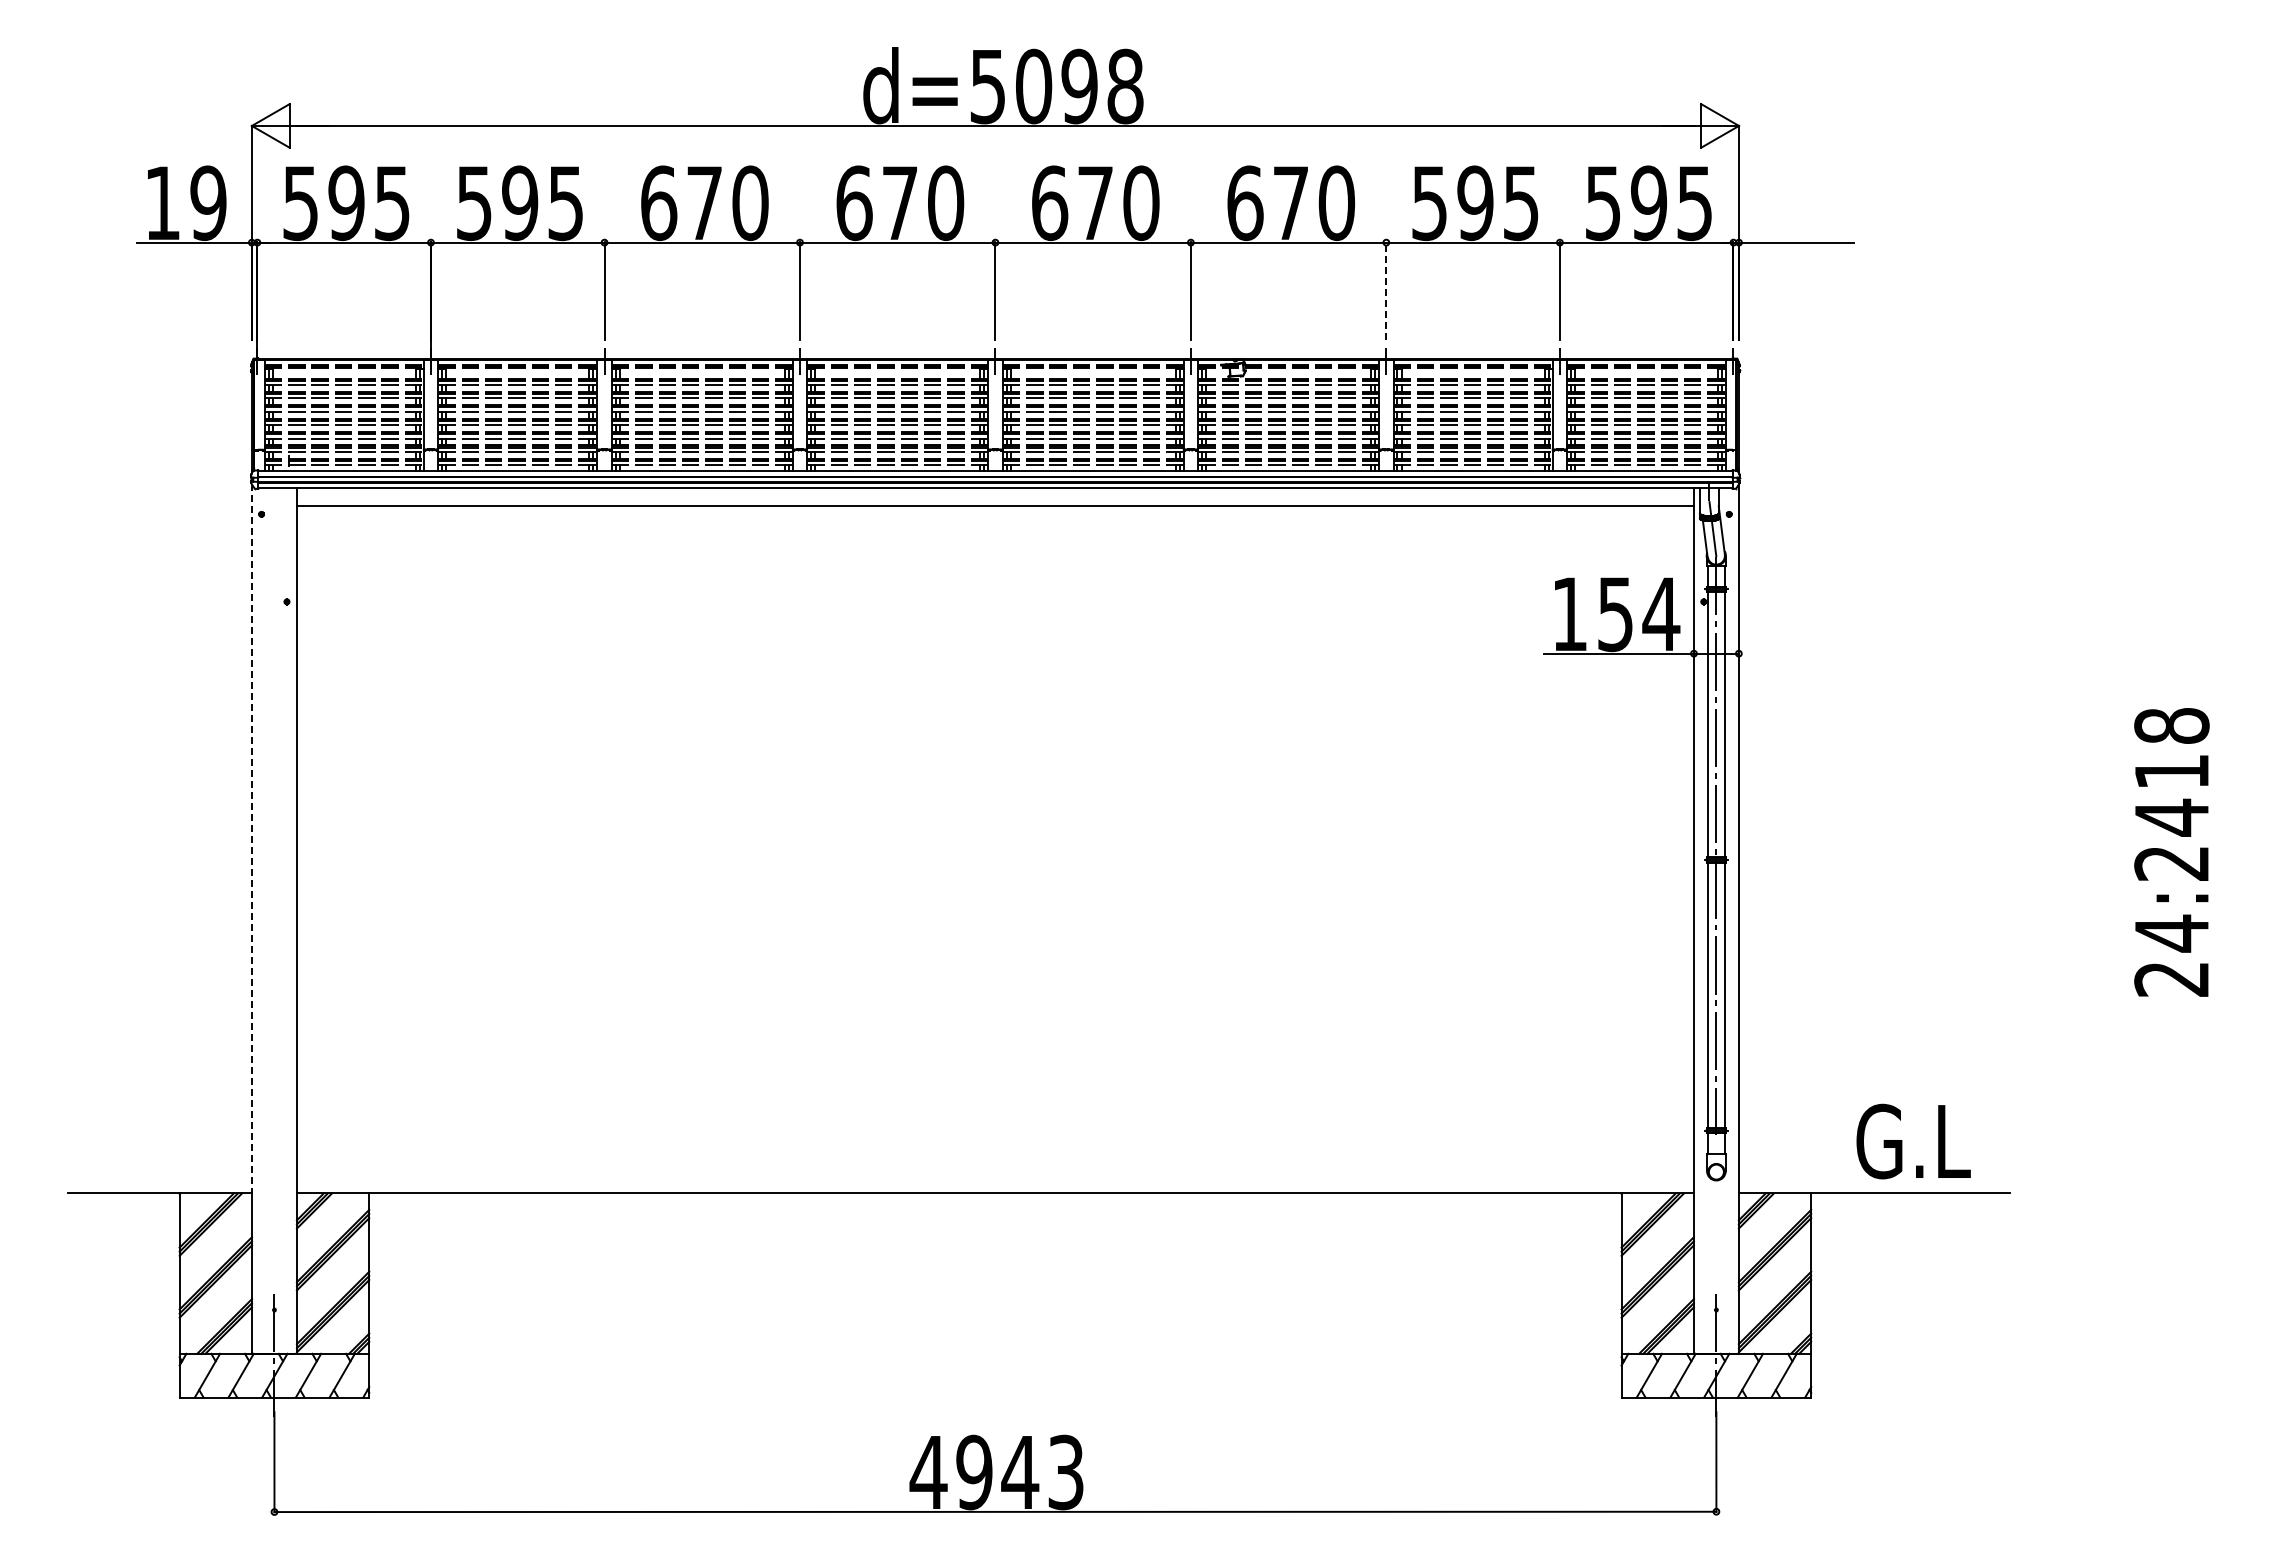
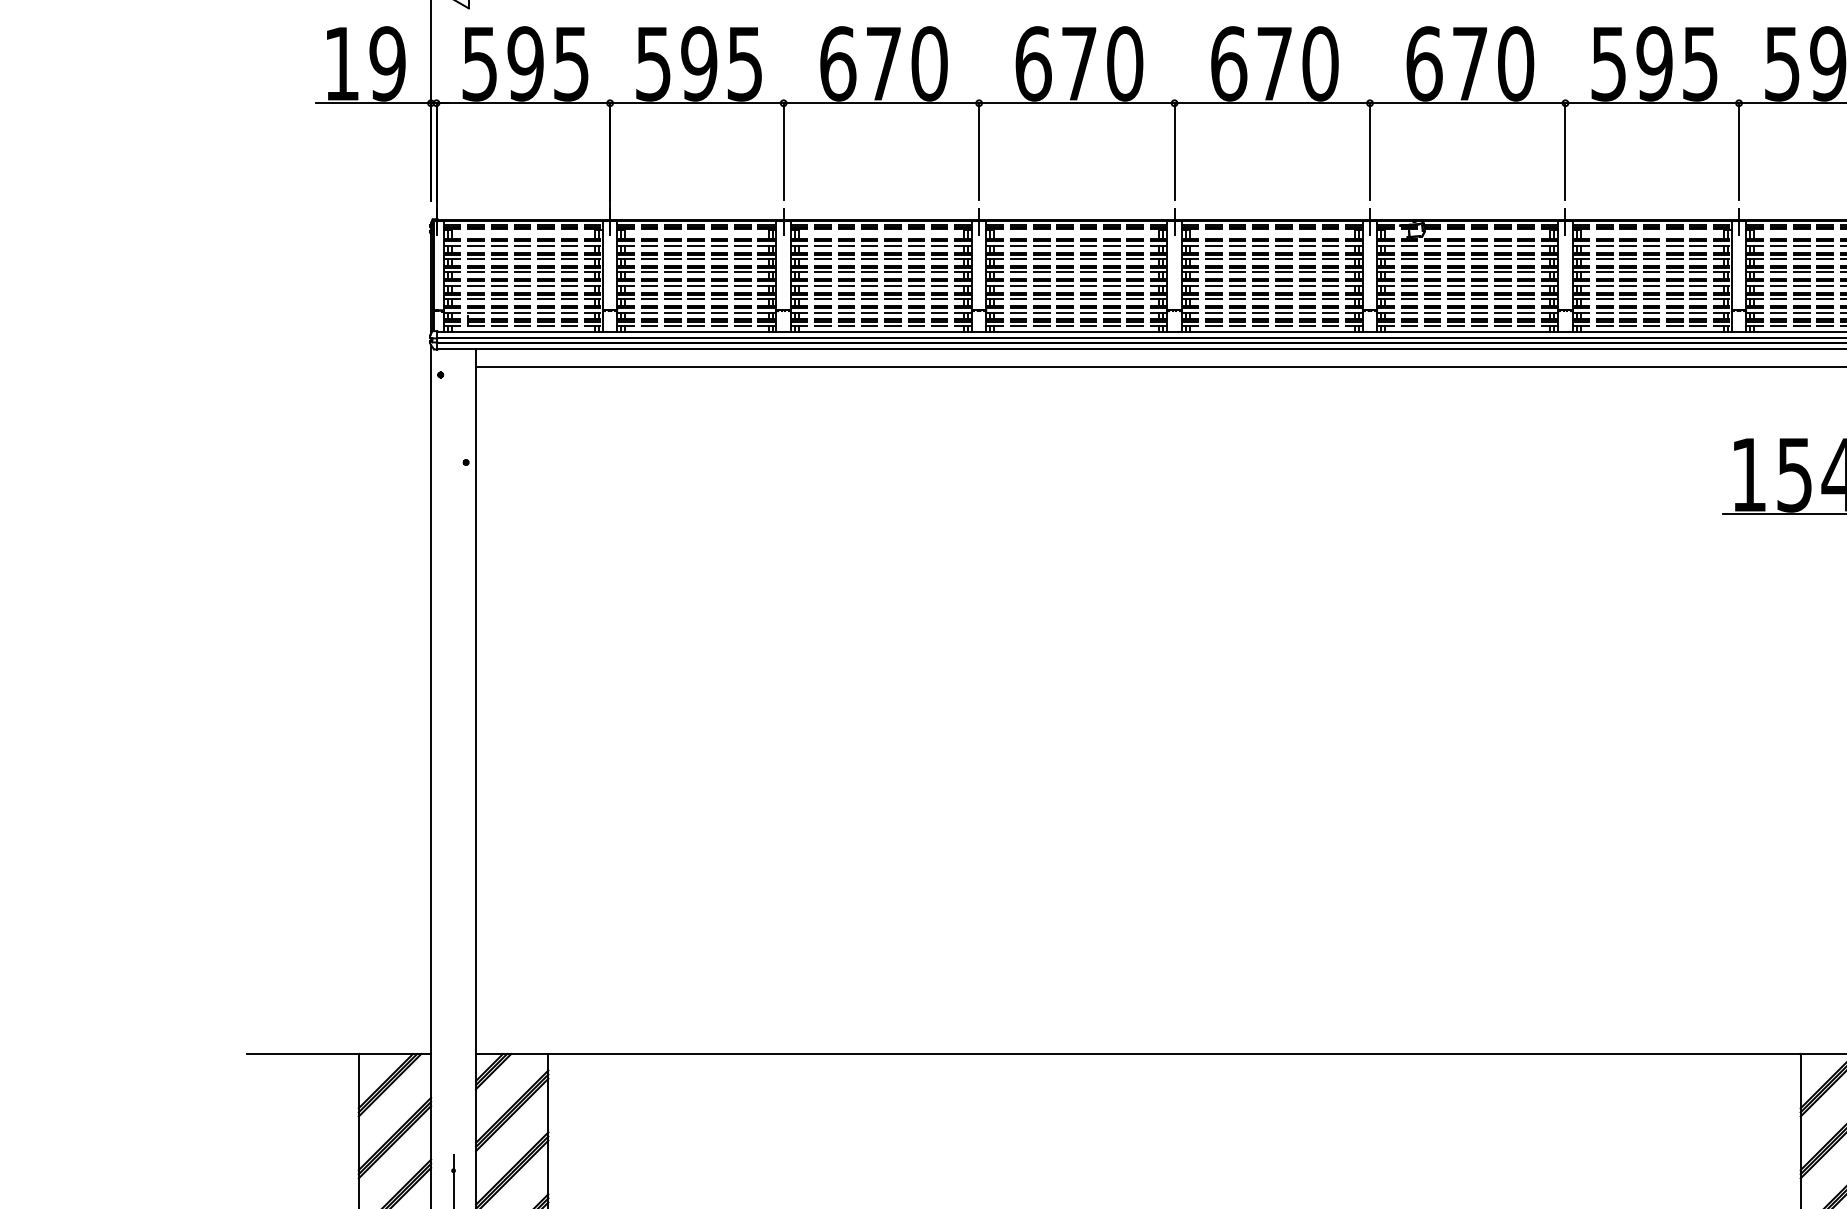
line: (1386, 291) -> (1565, 152), dashed -> solid
line: (252, 839) -> (431, 700), dashed -> solid

